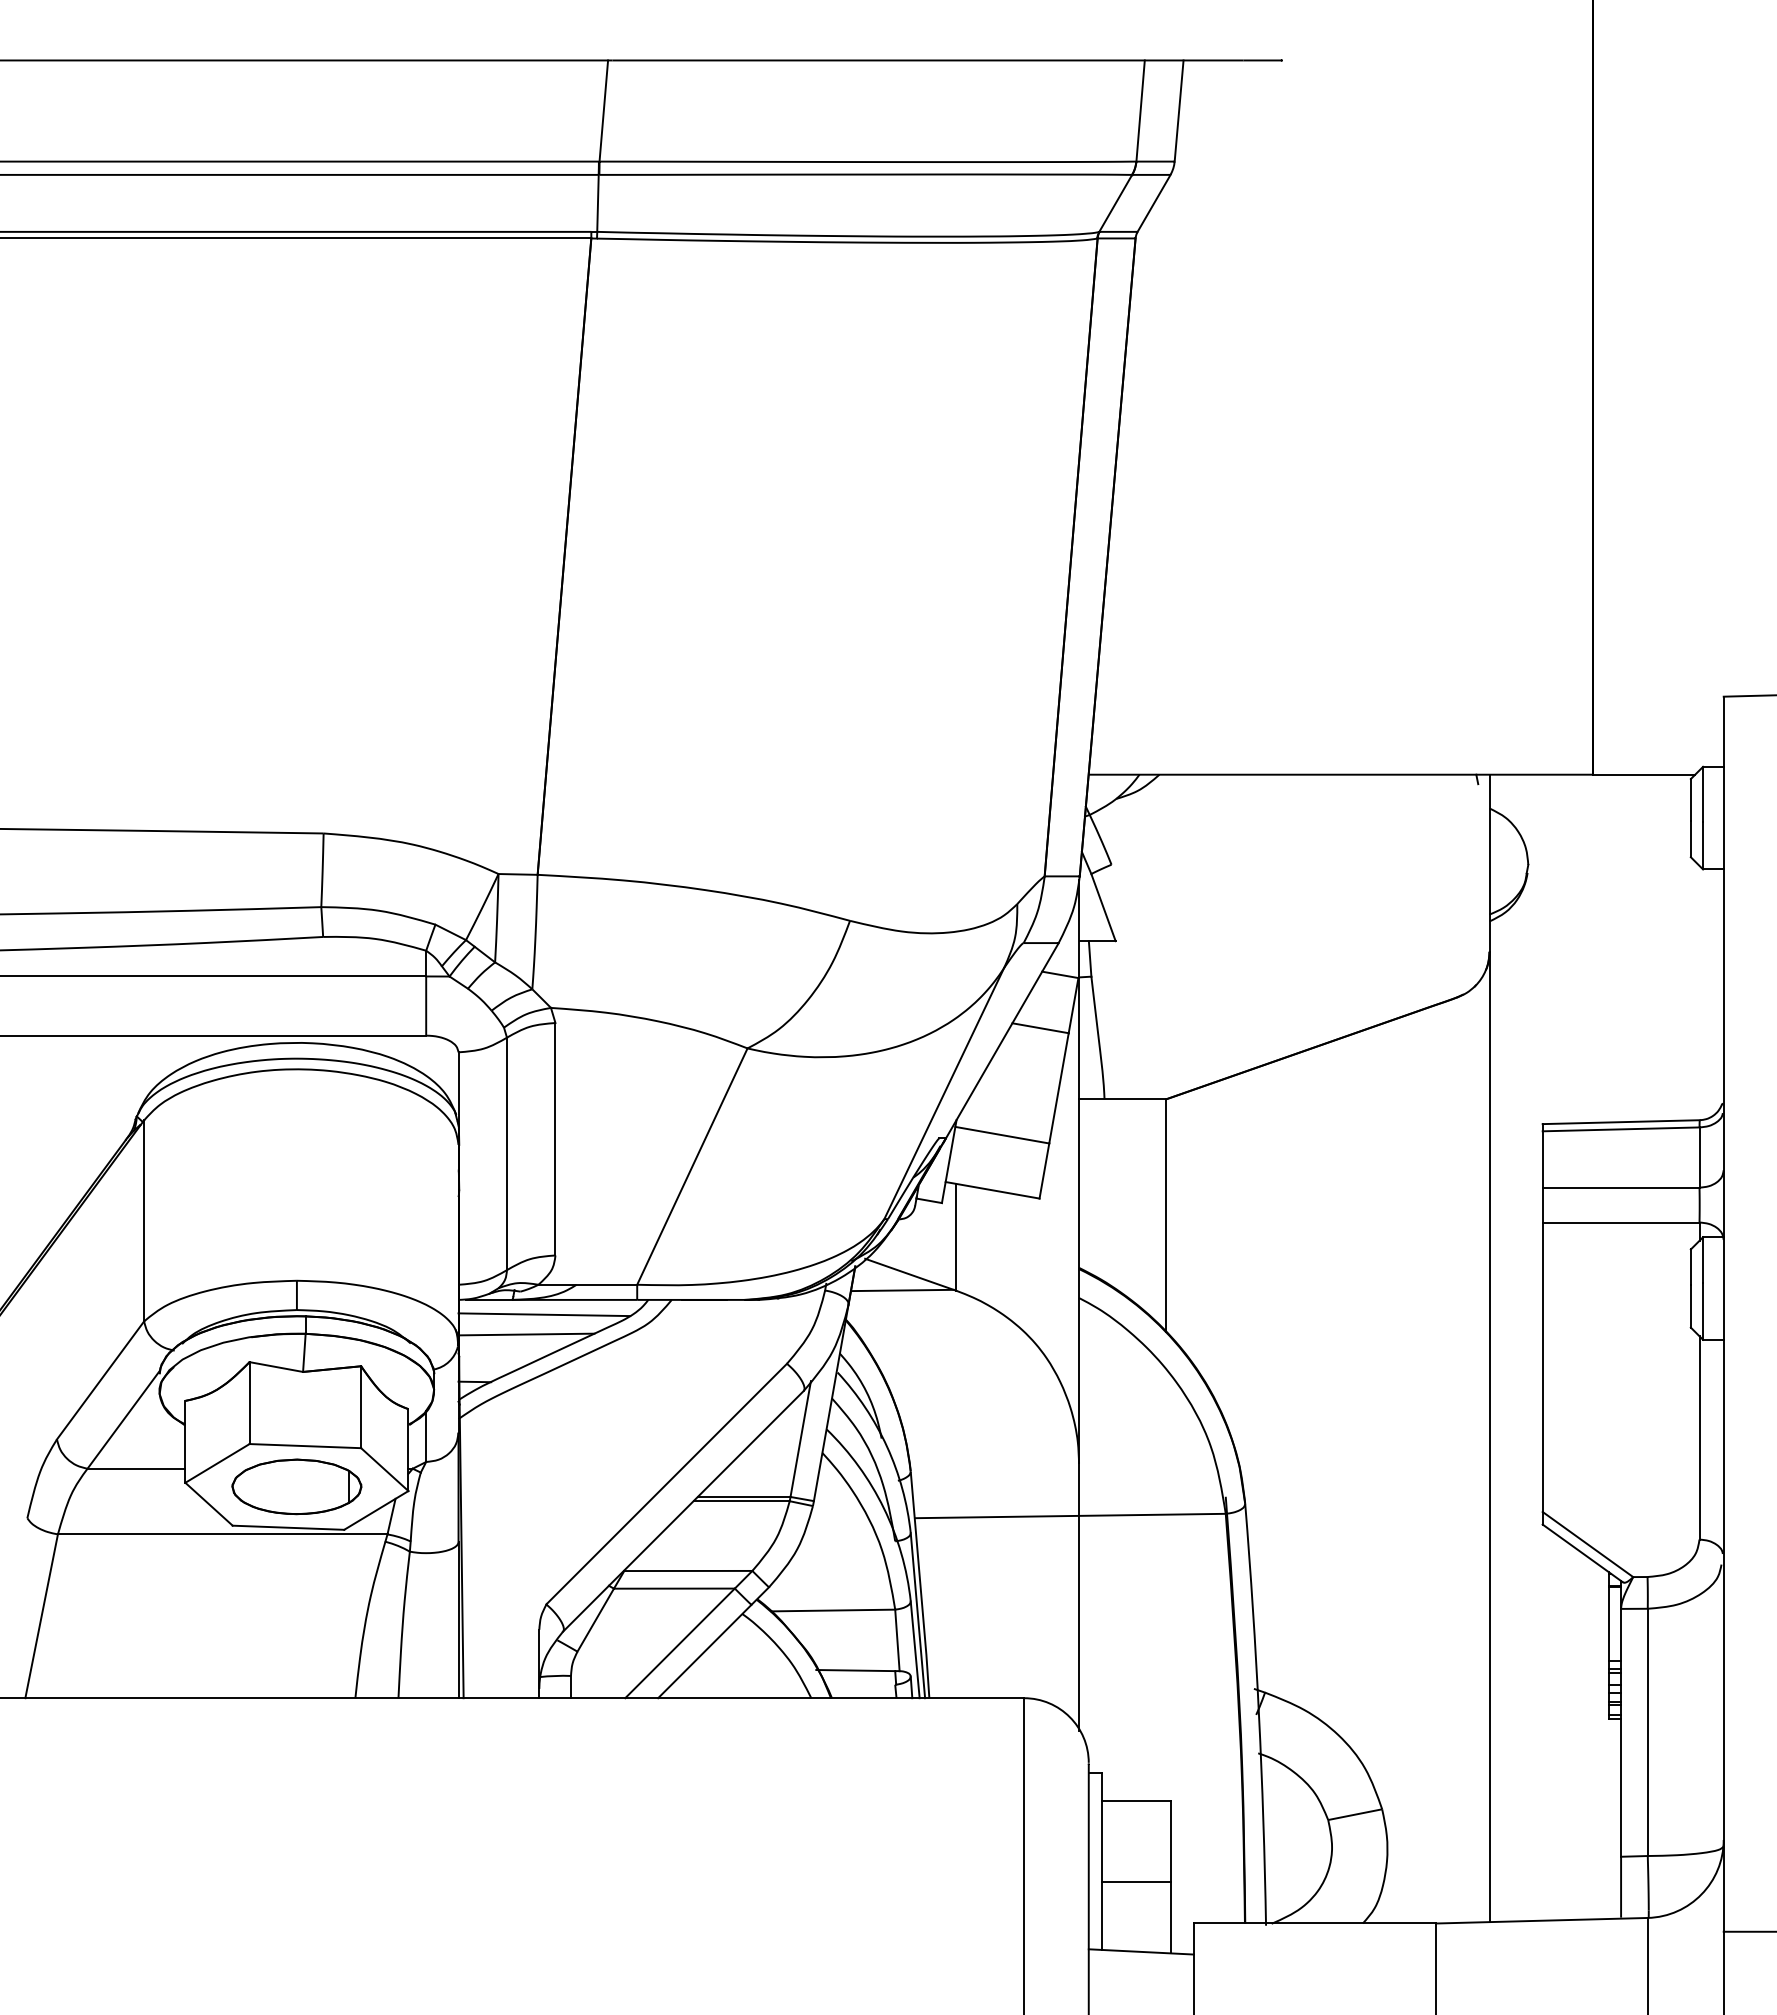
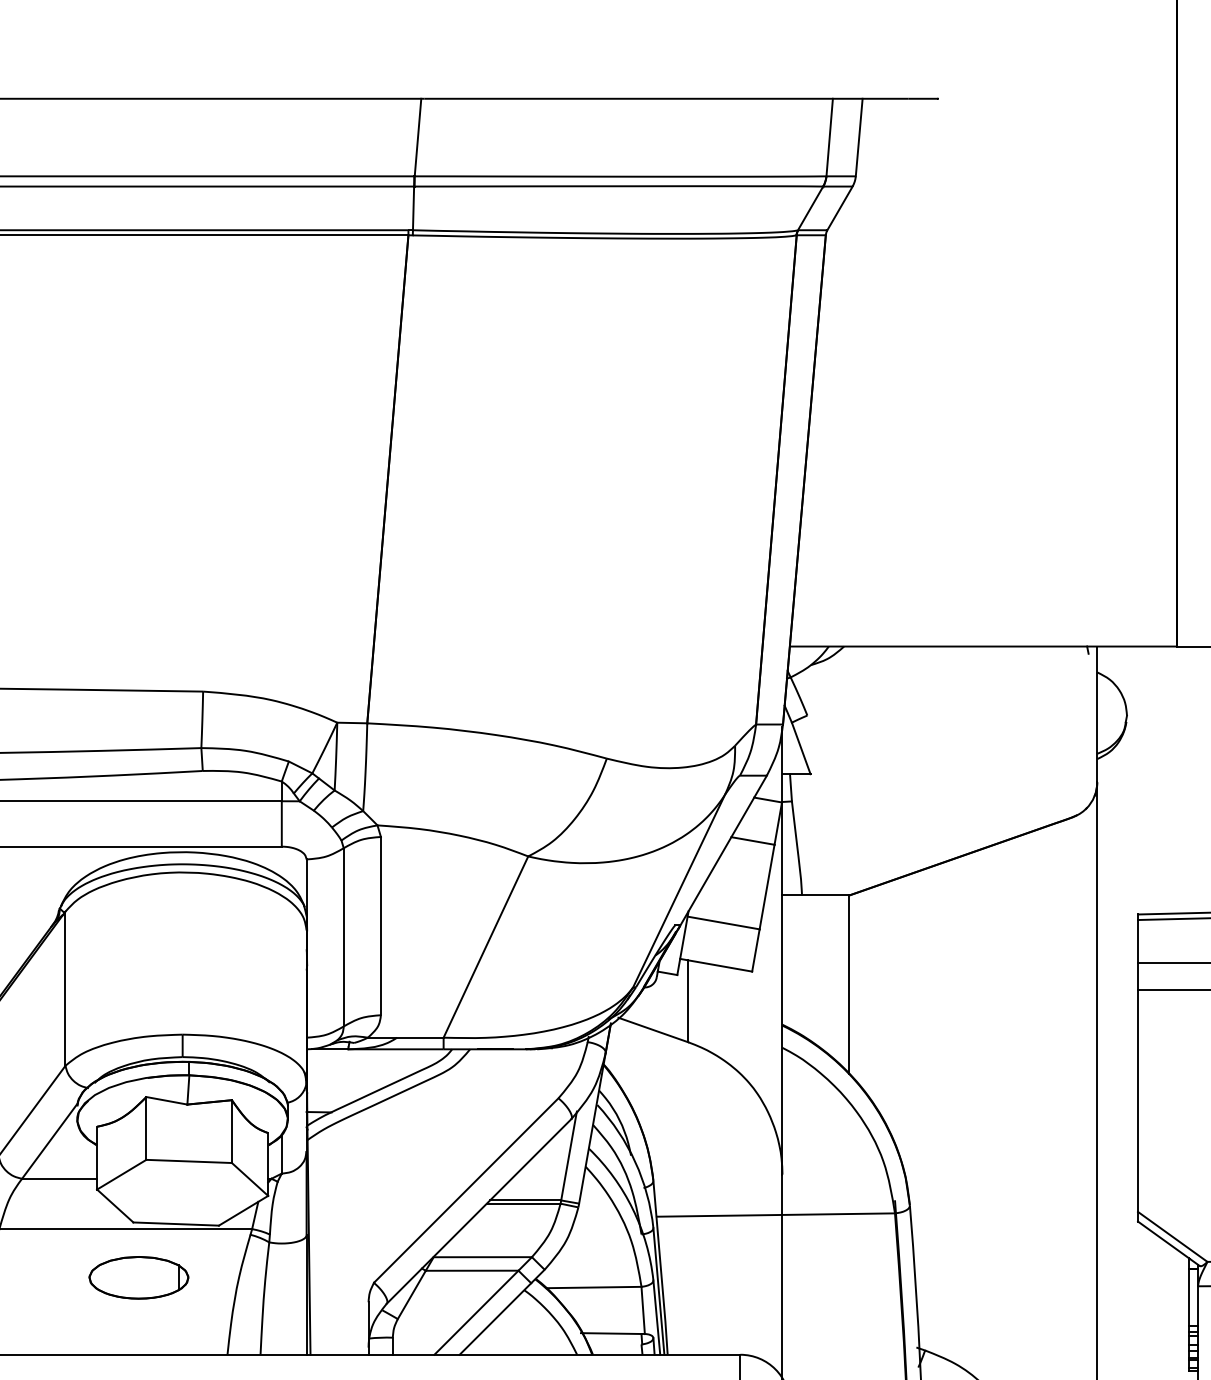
line: (901, 1290) -> (646, 1042), removed
line: (544, 1314) -> (372, 1060), removed
line: (526, 1334) -> (358, 1075), removed
part: (296, 1486) -> (138, 1277), moved

